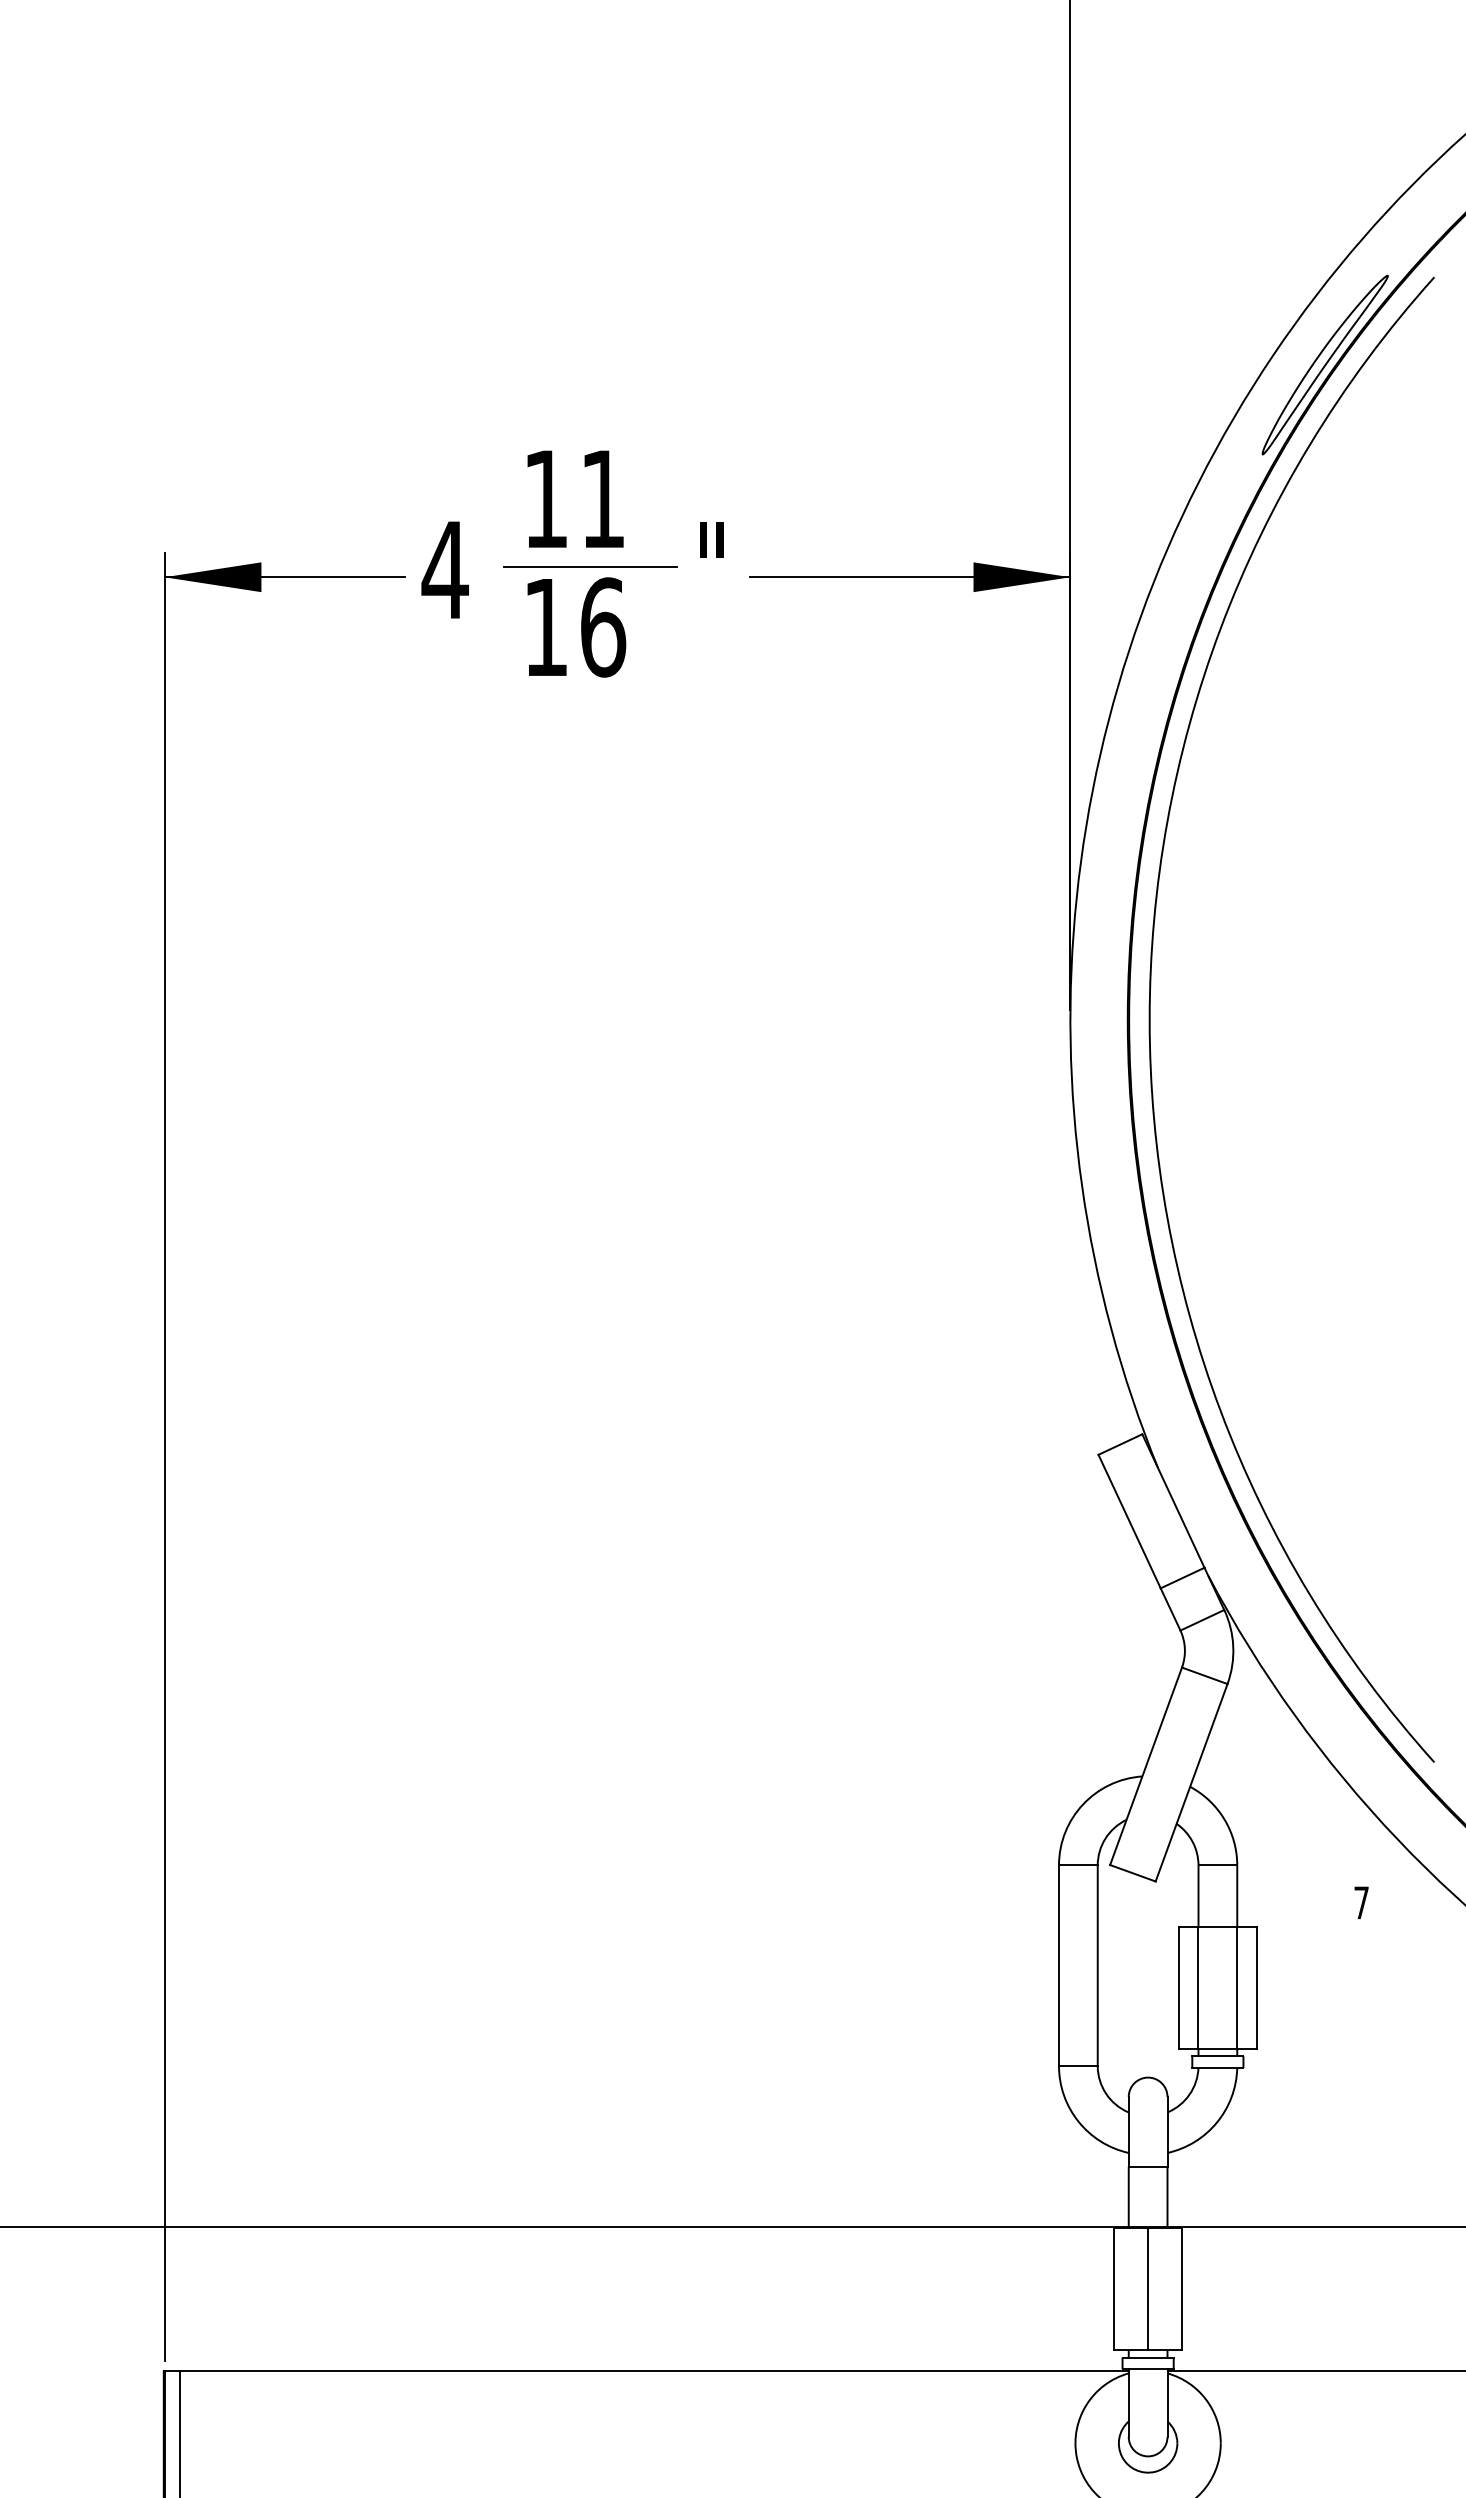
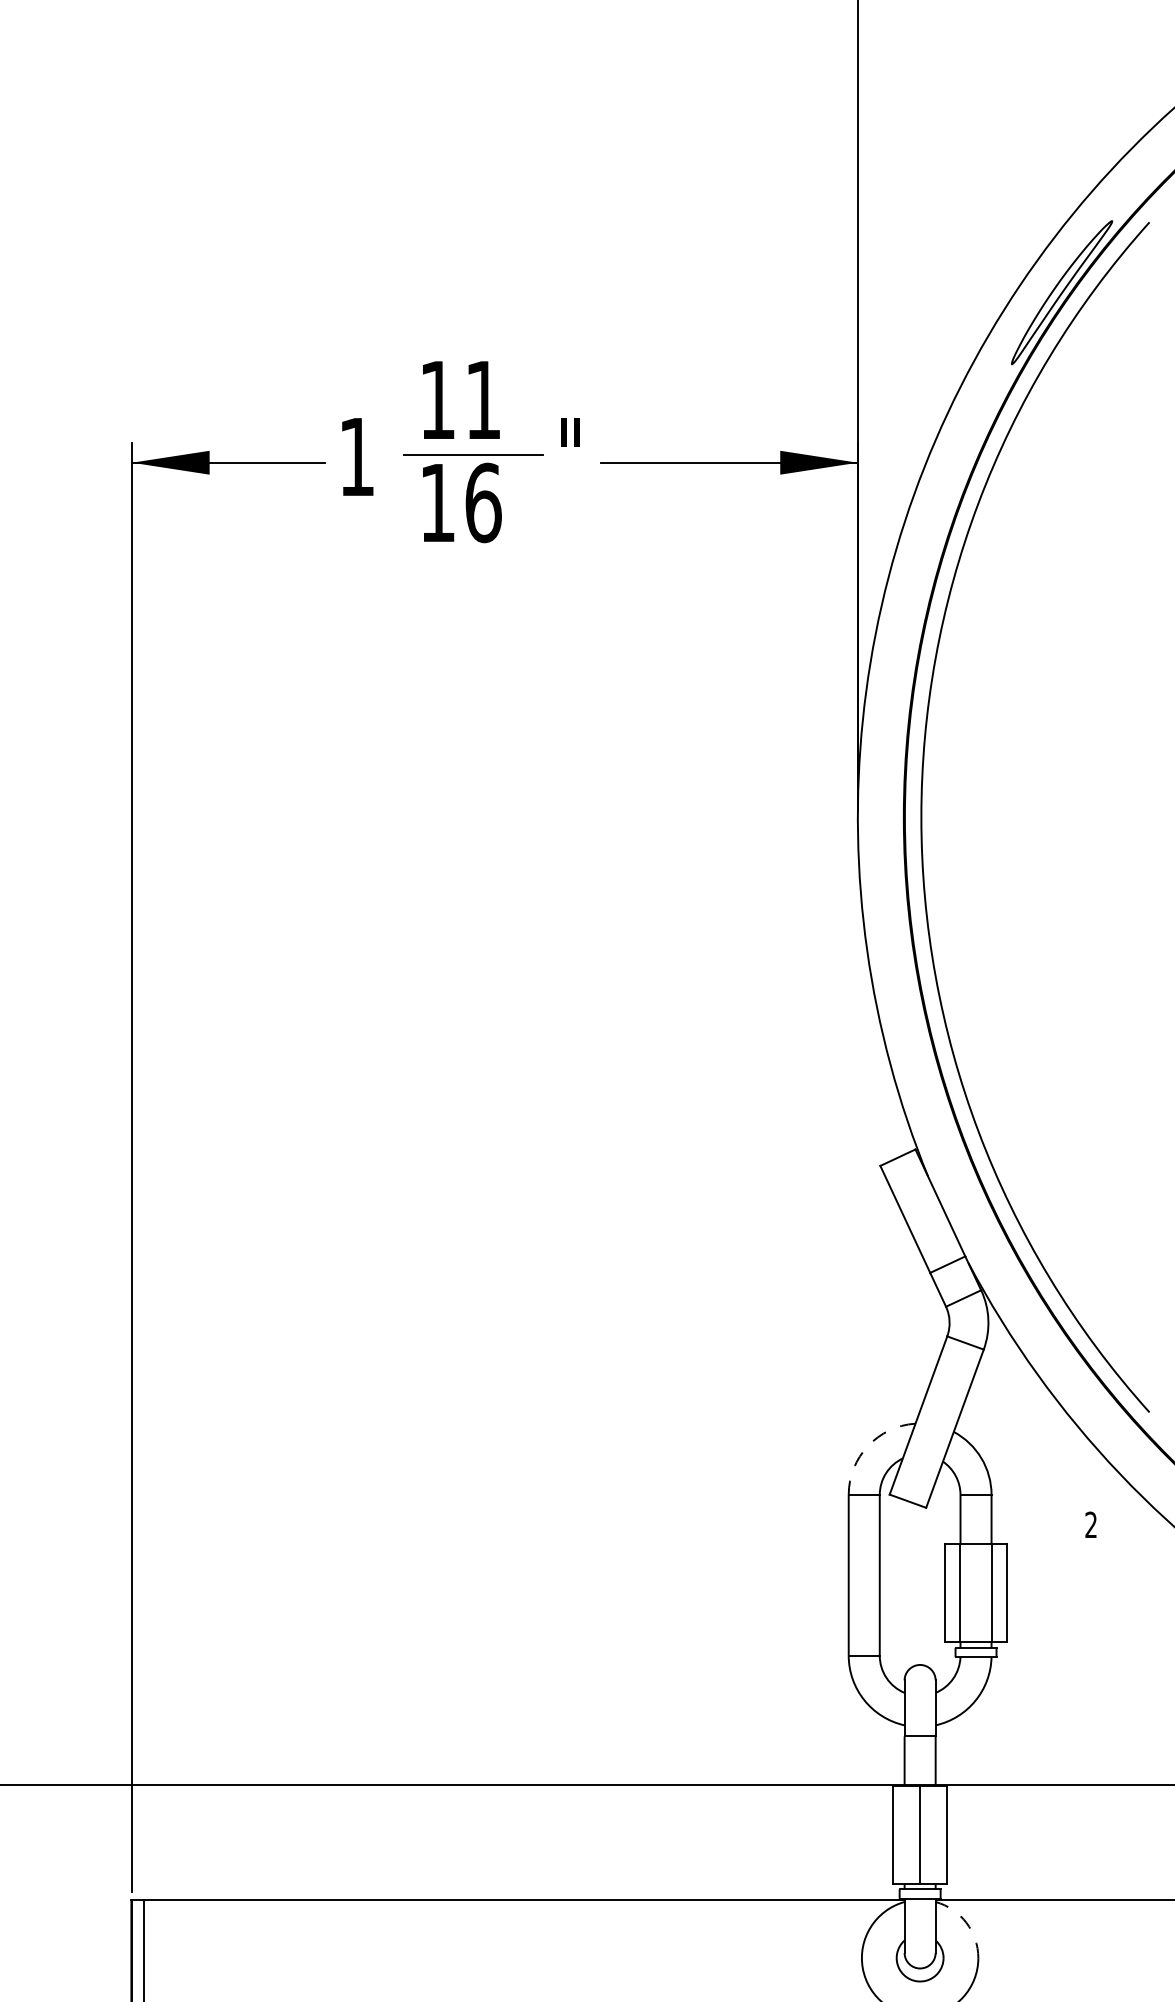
text: (444, 569) -> (356, 456), 4 -> 1
arc: (1083, 1804) -> (868, 1446), solid -> dashed
text: (1361, 1902) -> (1091, 1524), 7 -> 2
arc: (1205, 2399) -> (966, 1922), solid -> dashed

